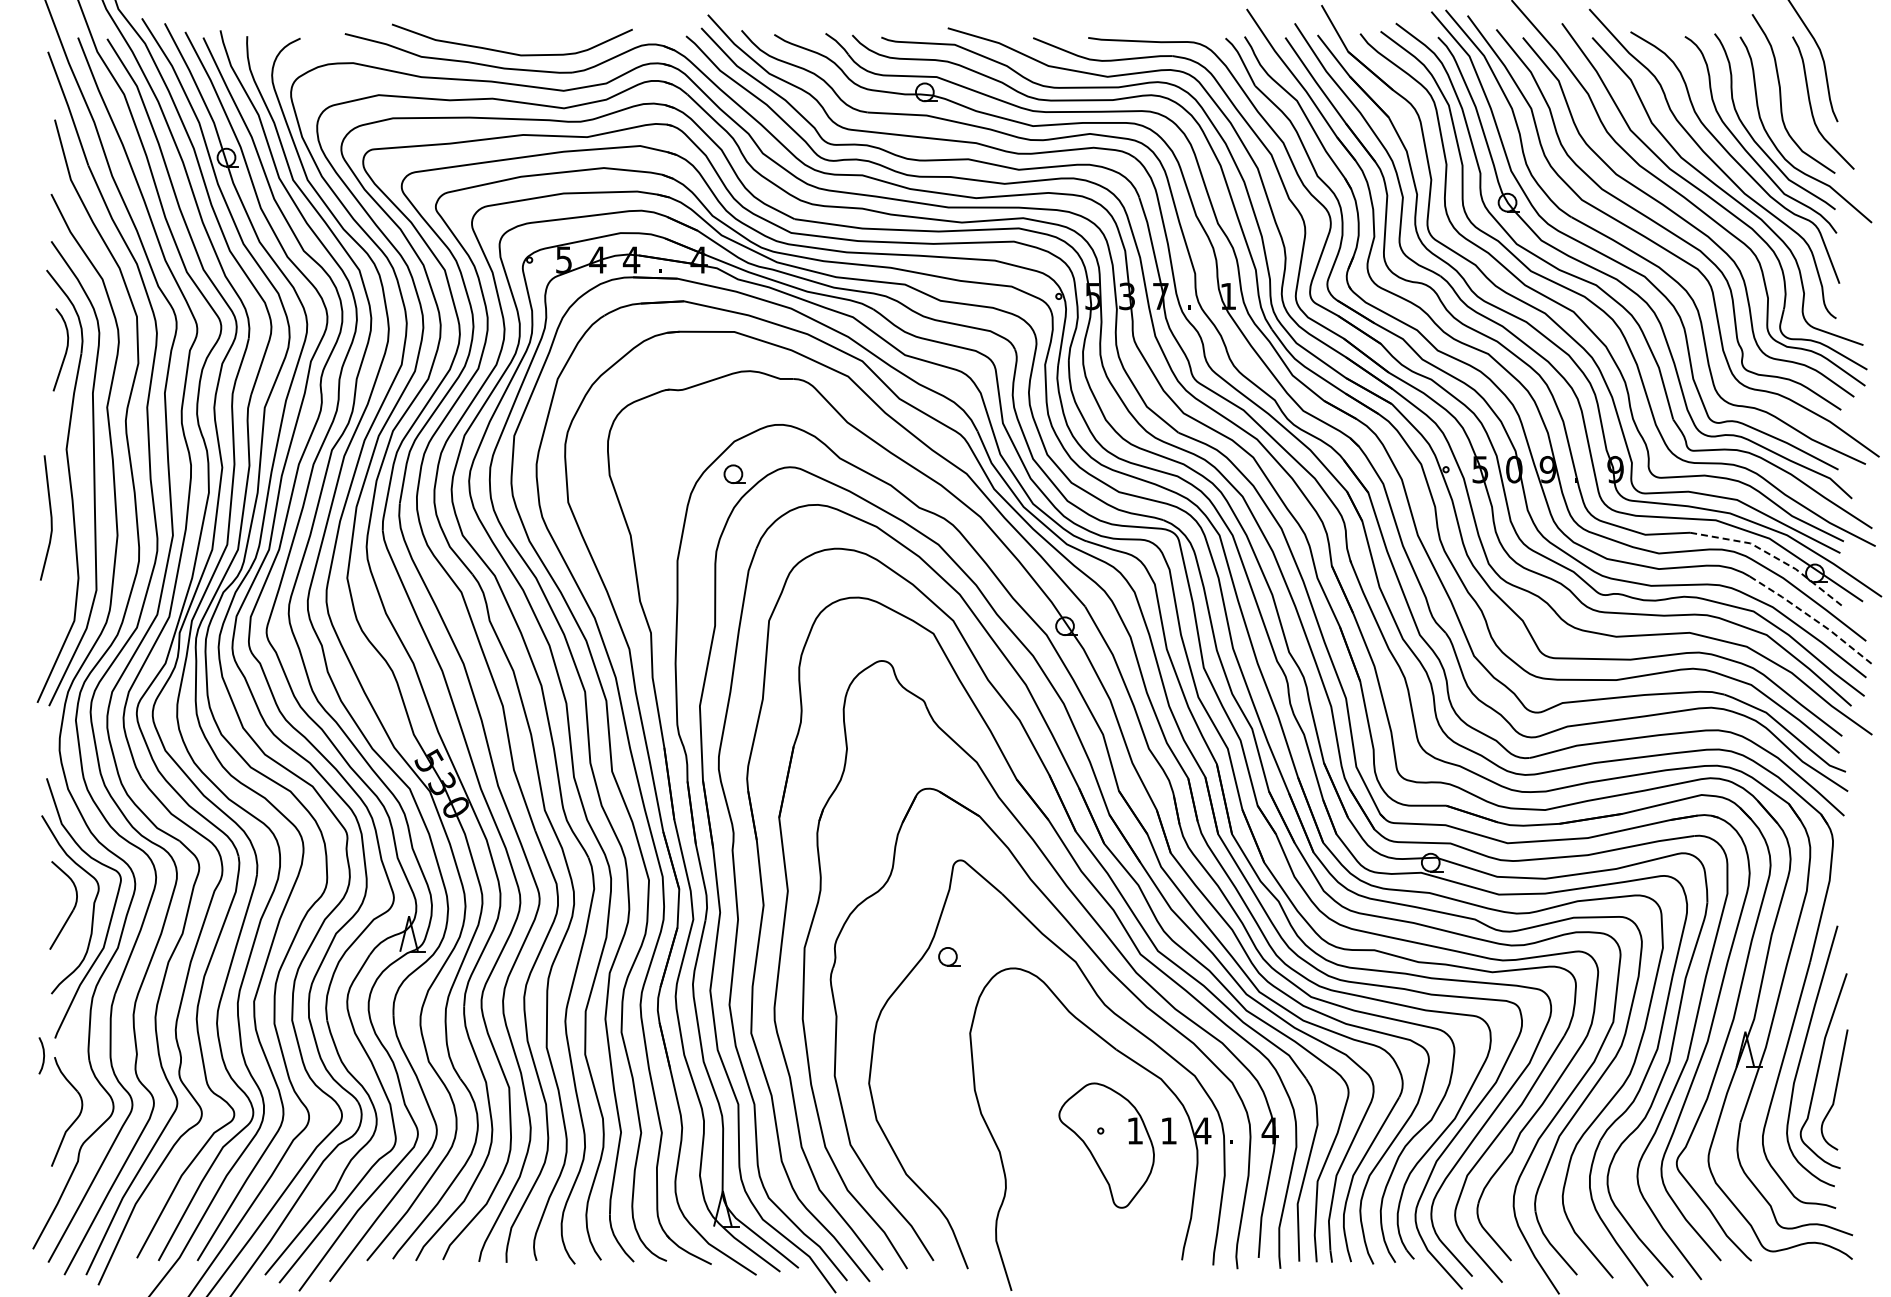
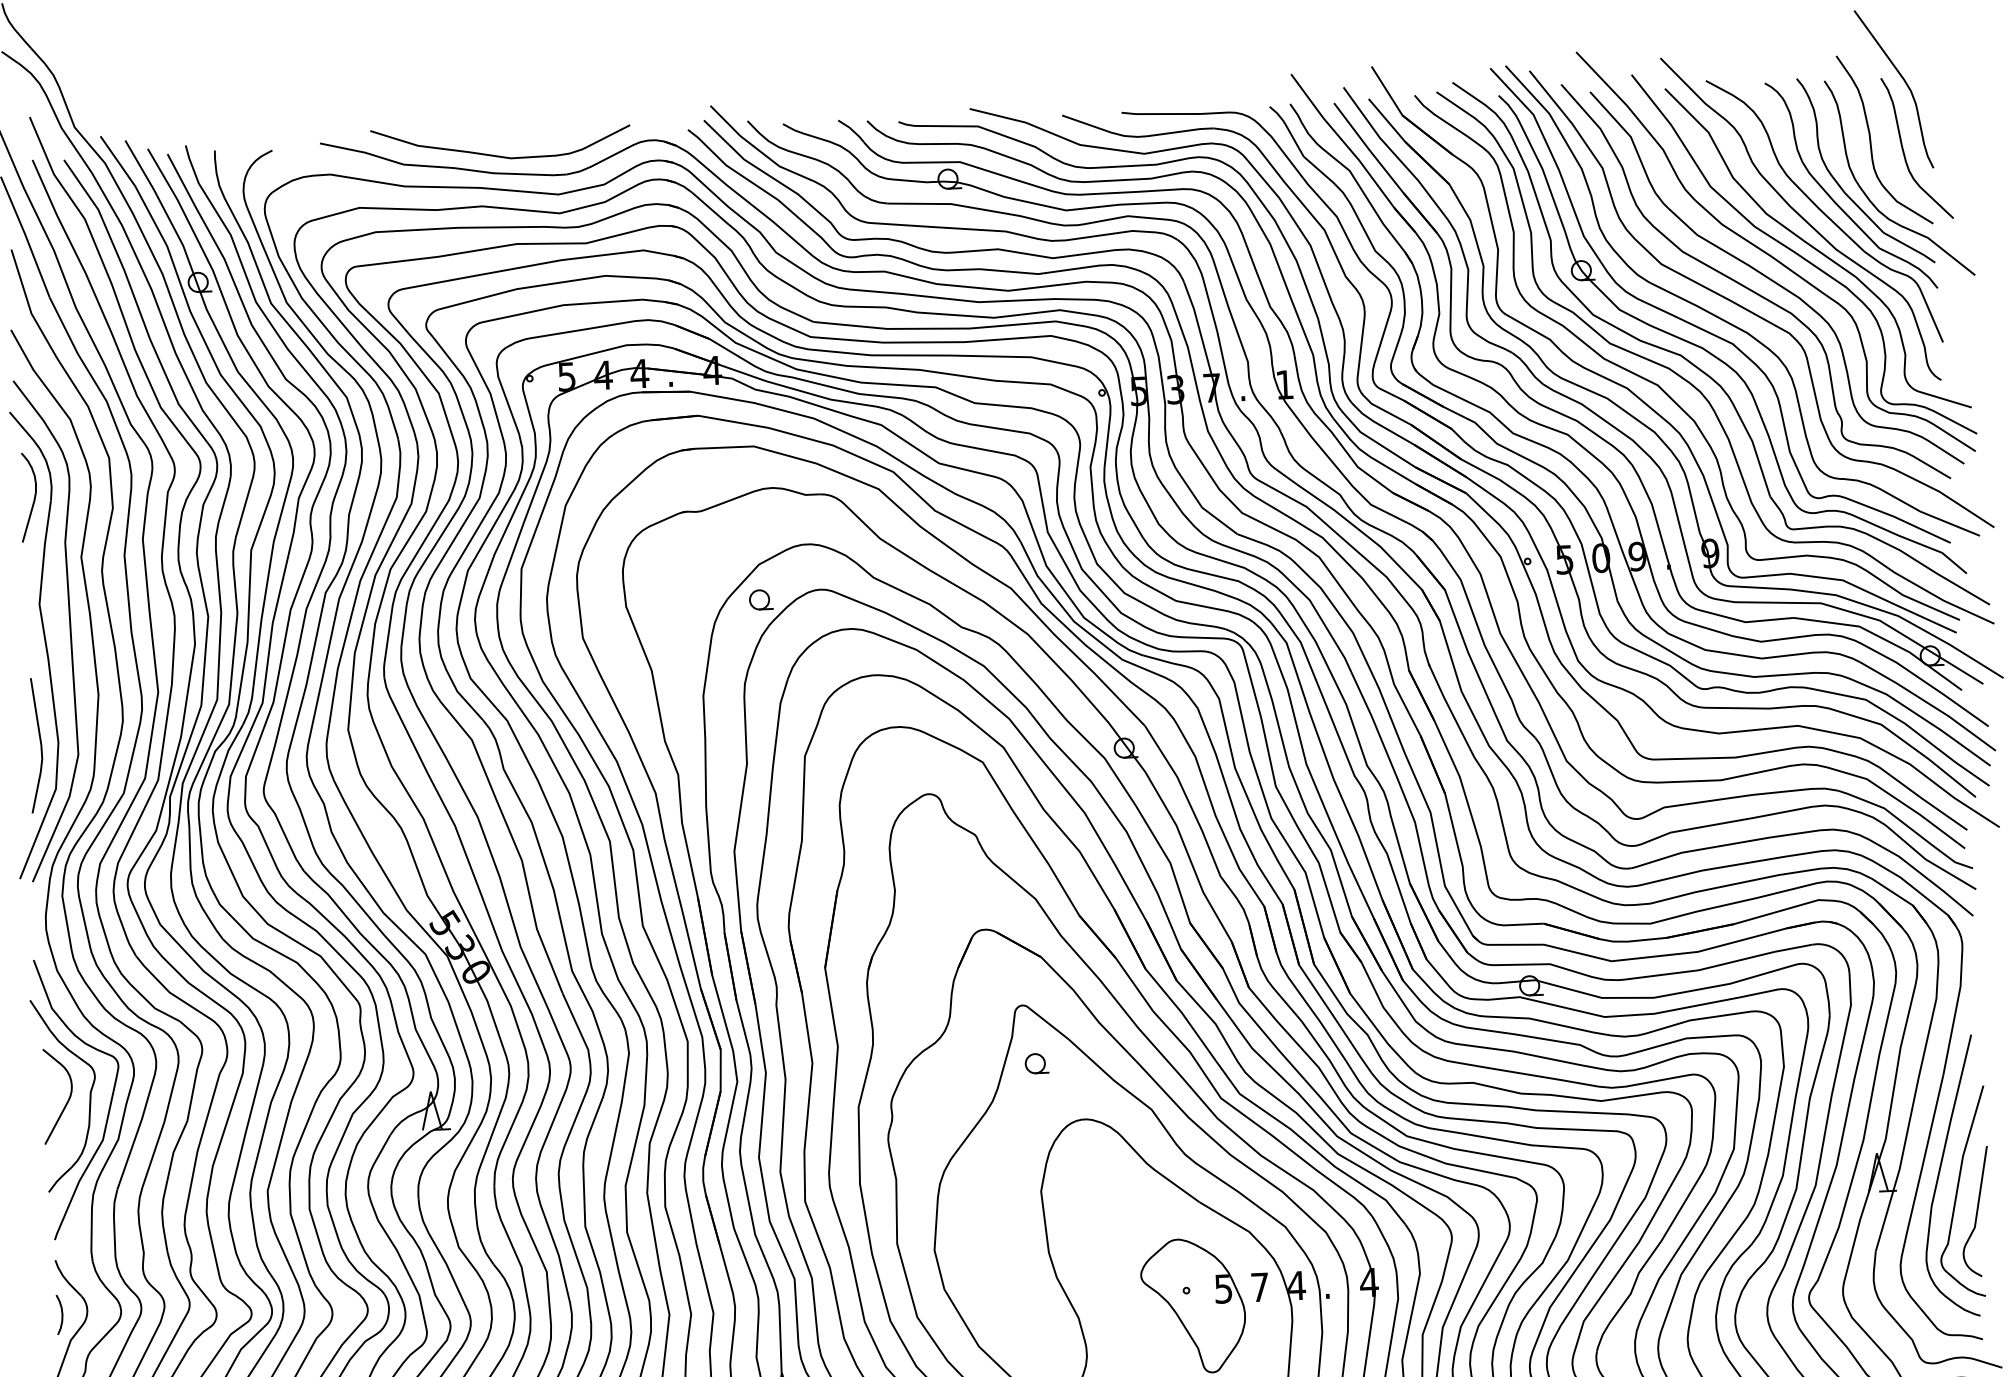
line: (50, 517) -> (40, 744), moved
line: (1772, 556) -> (1883, 639), dashed -> solid
line: (1812, 618) -> (1929, 704), dashed -> solid
part: (949, 956) -> (1036, 1063), moved
curve: (43, 1055) -> (61, 1314), moved
text: (1134, 1130) -> (1222, 1288), 1 -> 5
text: (1168, 1130) -> (1259, 1286), 1 -> 7

